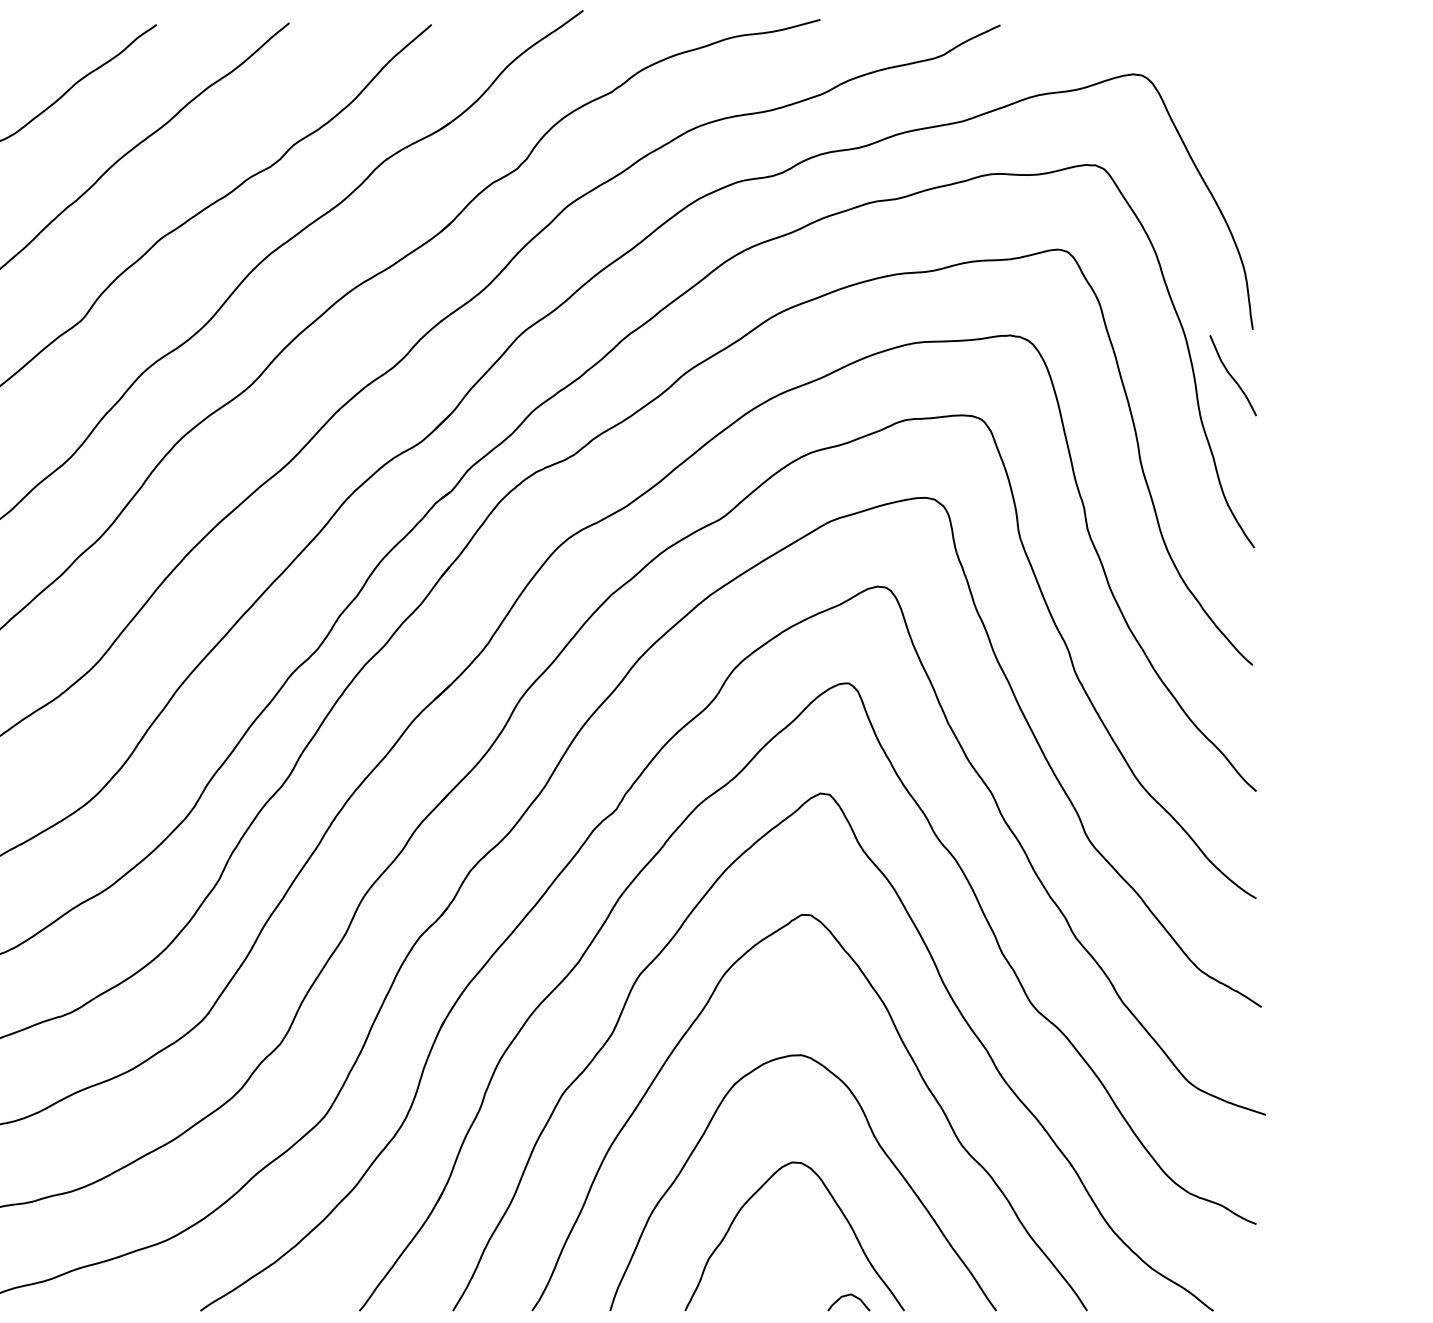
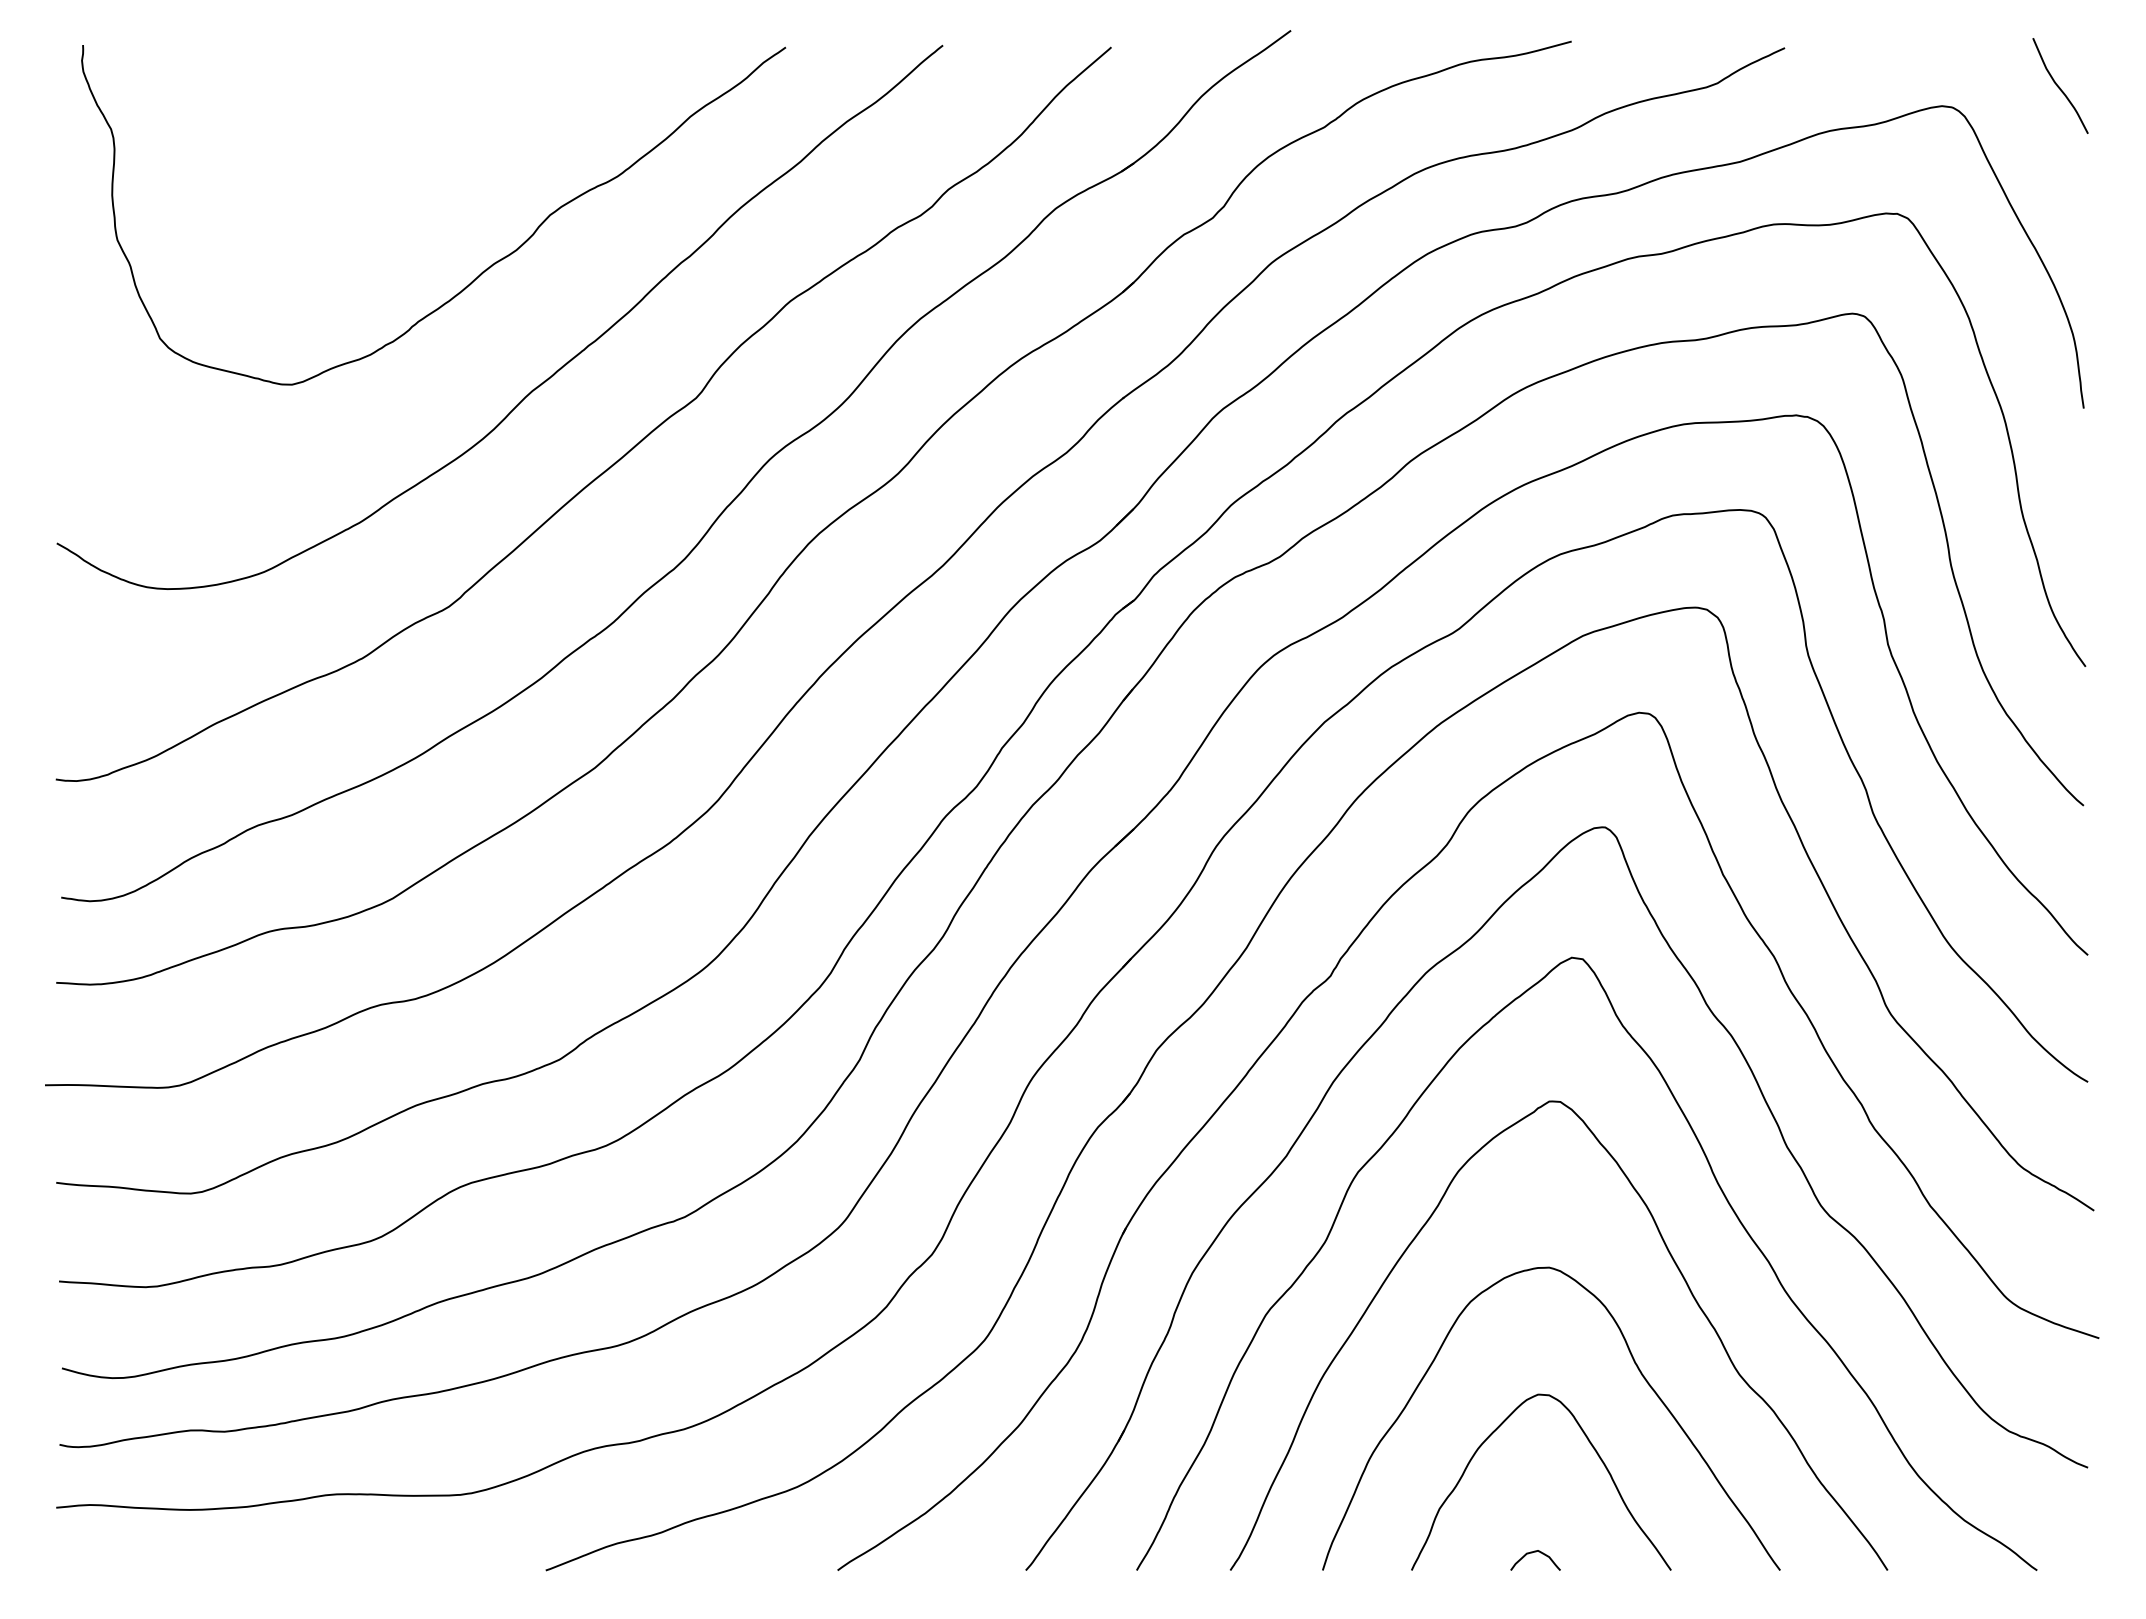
curve: (1232, 376) -> (2059, 86), moved
curve: (846, 1296) -> (1532, 1553), moved

